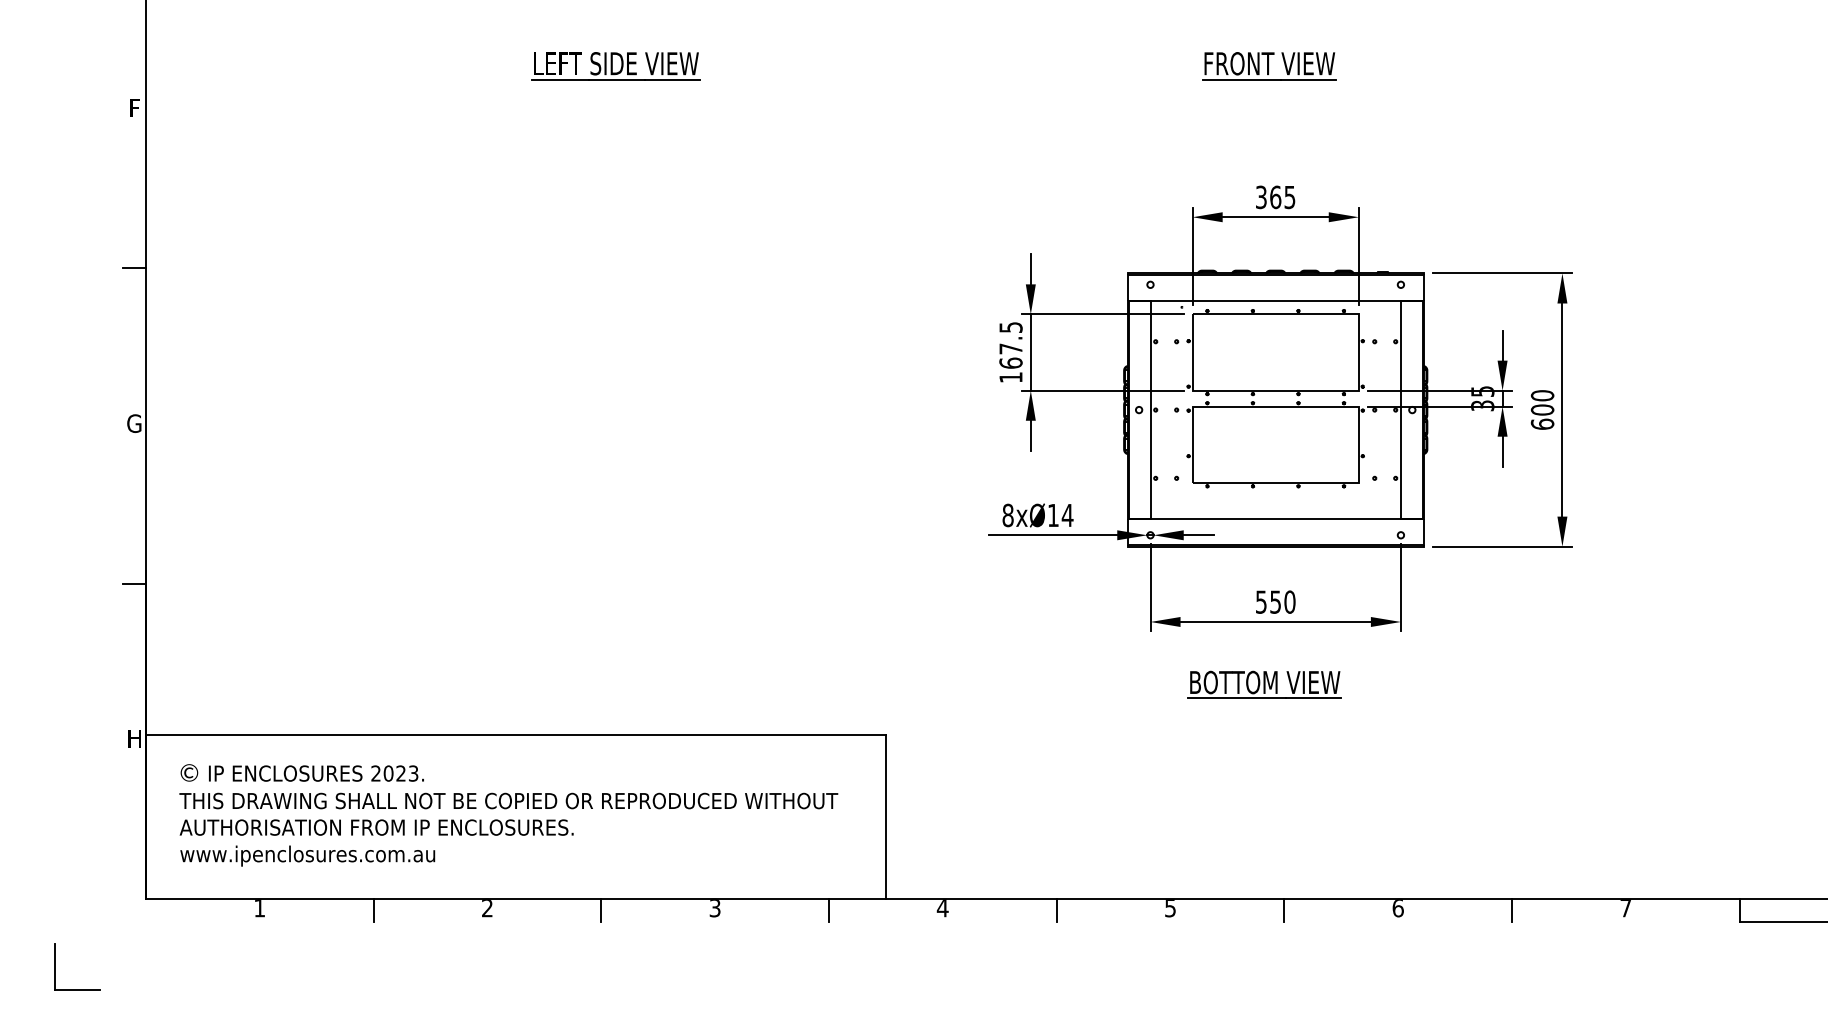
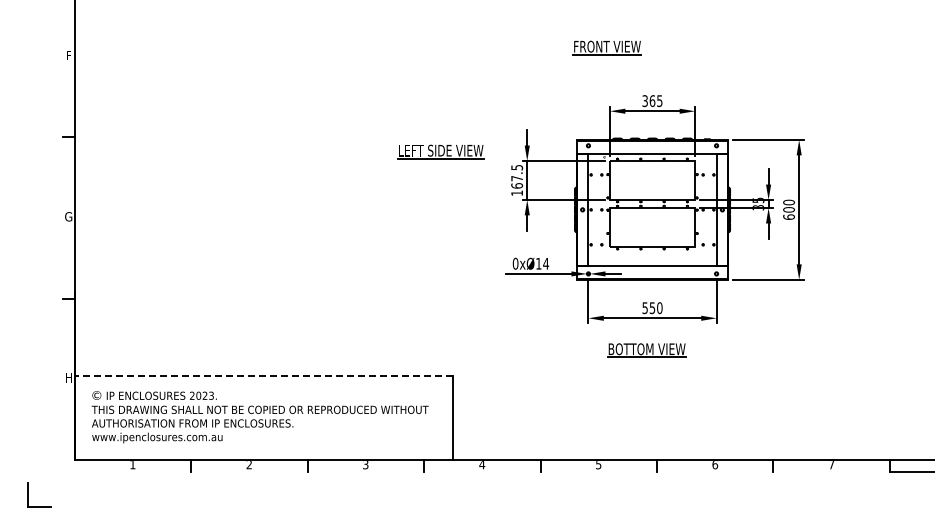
part: (614, 65) -> (440, 151), moved
part: (1267, 65) -> (606, 47), moved
text: (1007, 514) -> (515, 263), 8xØ14 -> 0xØ14
line: (515, 735) -> (263, 376), solid -> dashed

